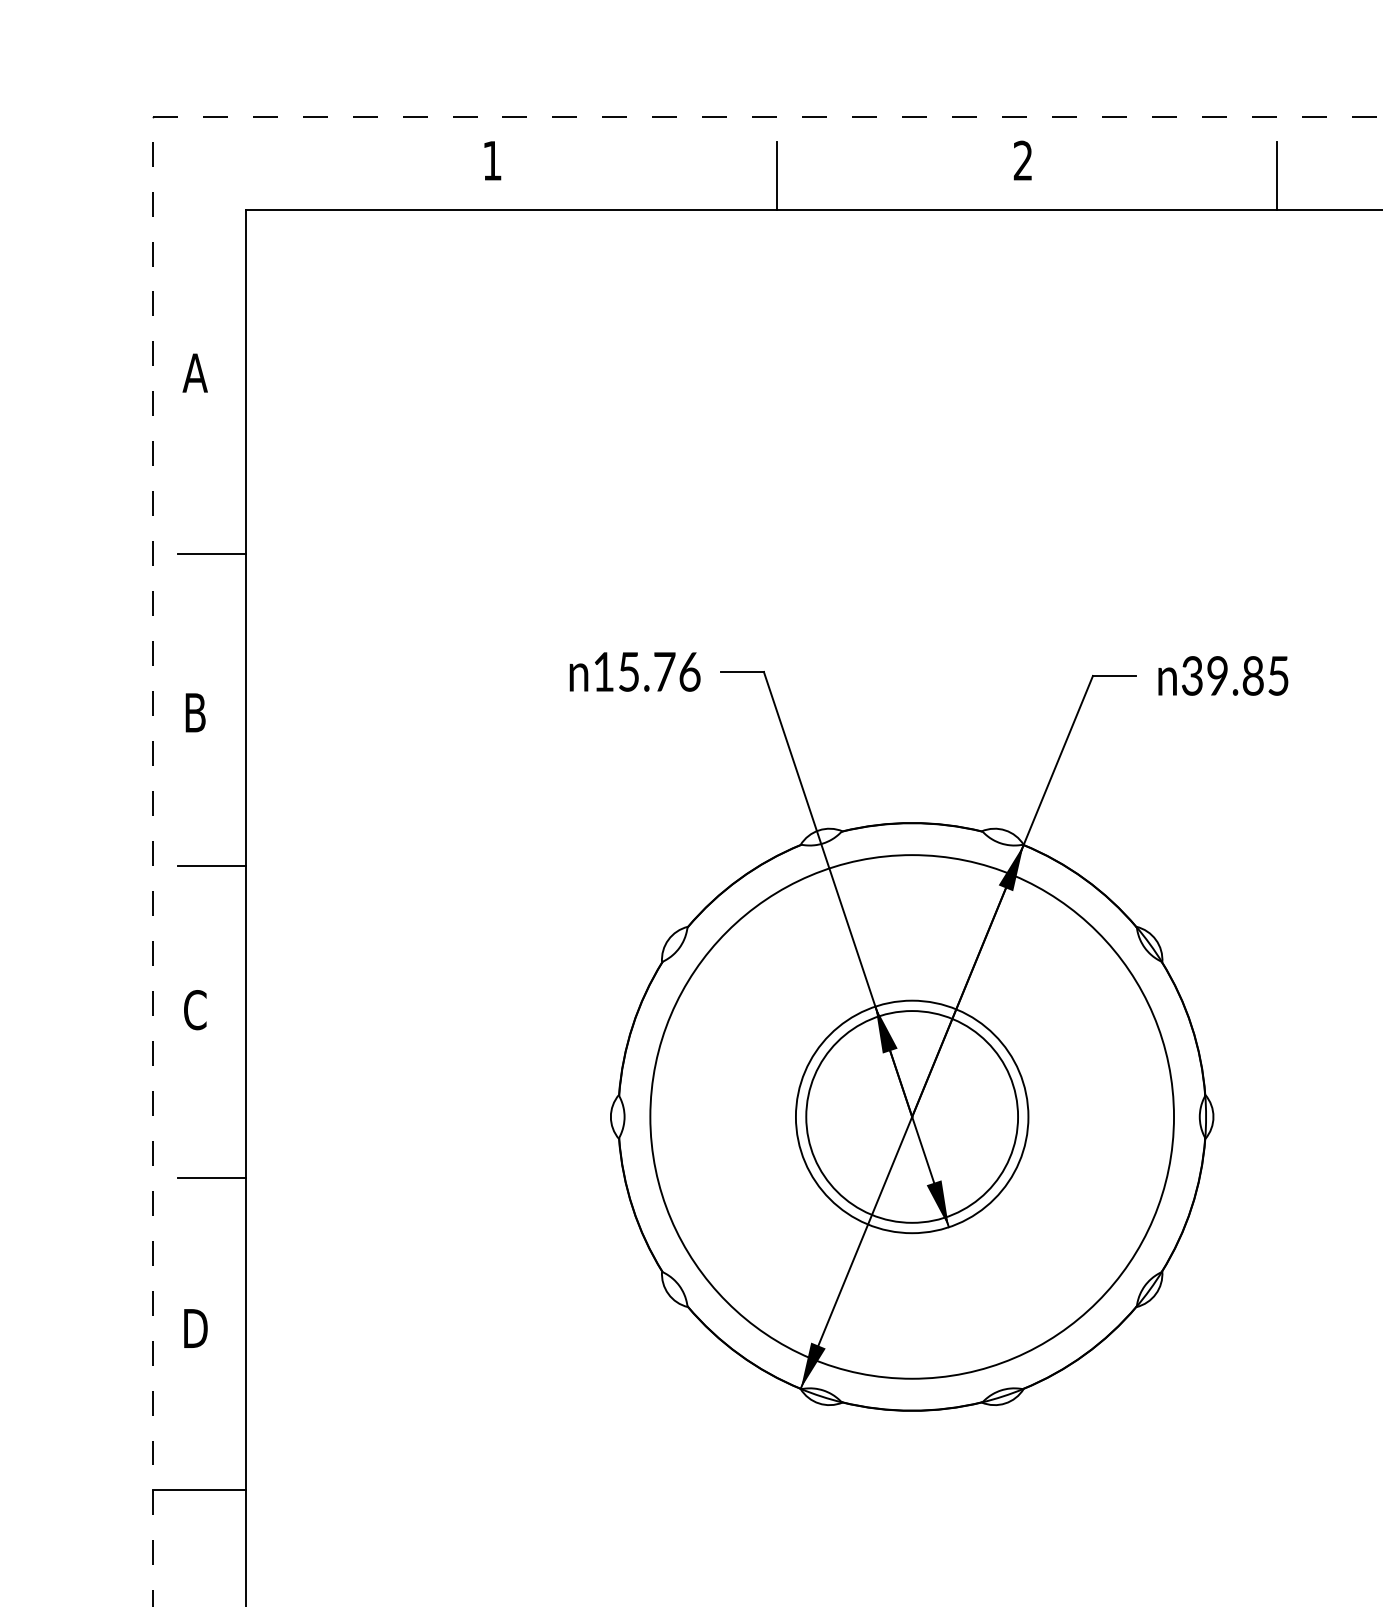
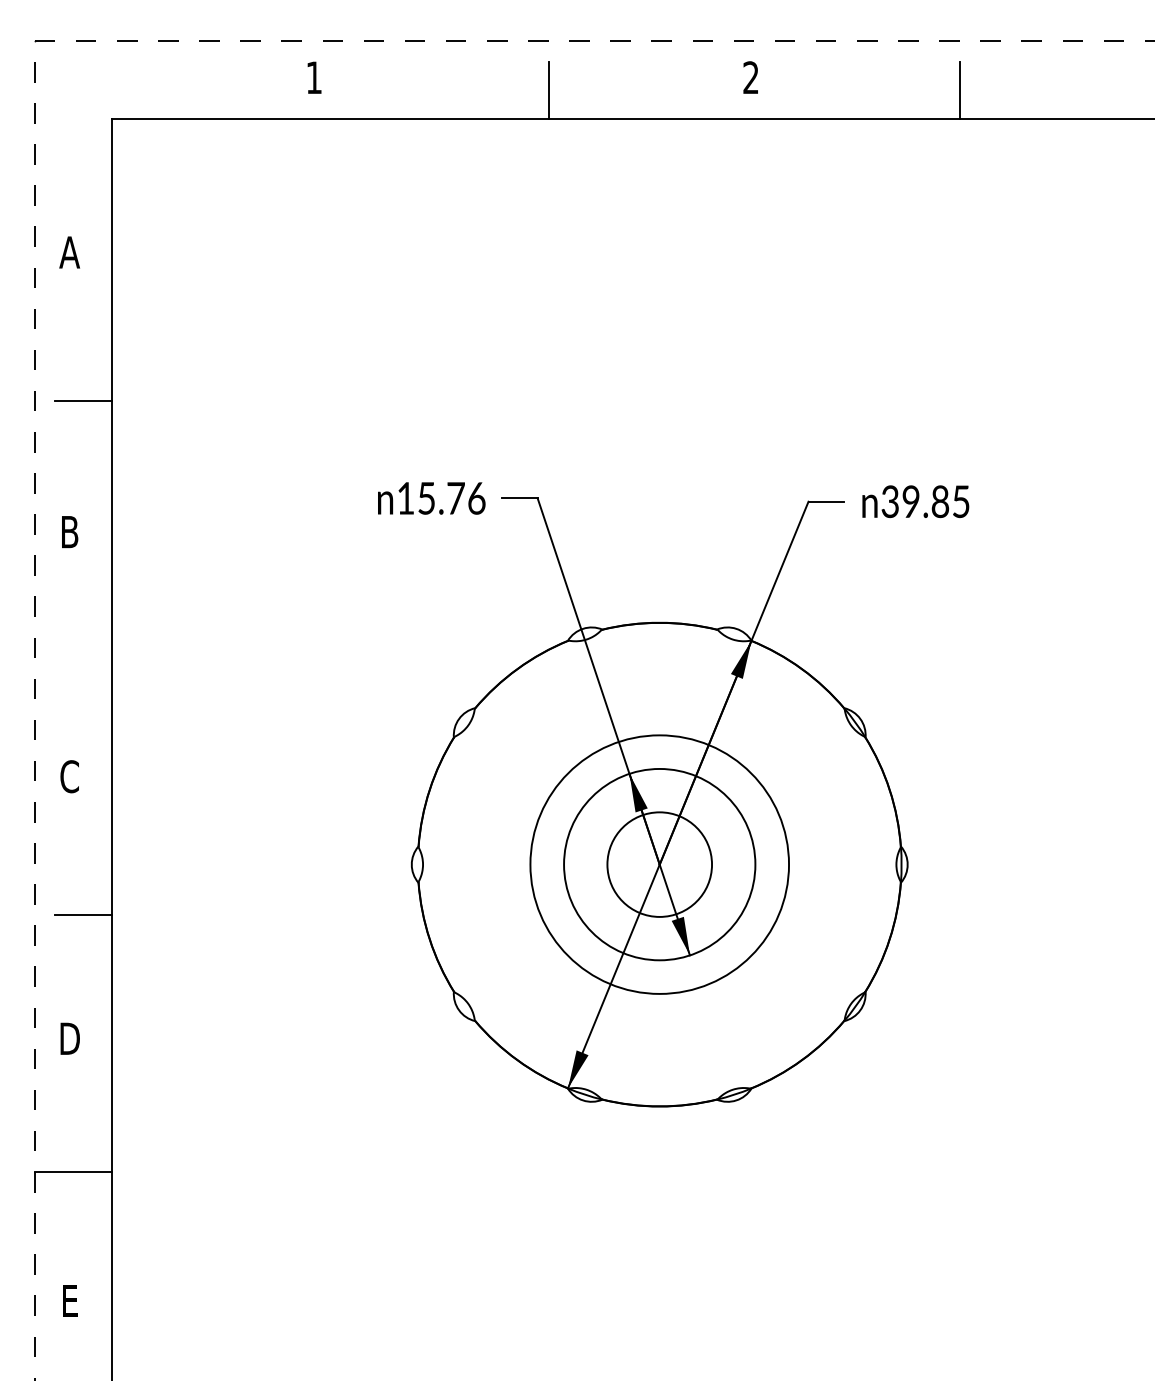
line: (212, 866) -> (83, 658), removed
circle: (911, 1116) -> (659, 864), size x0.6
circle: (911, 1116) -> (659, 864), size x0.6

